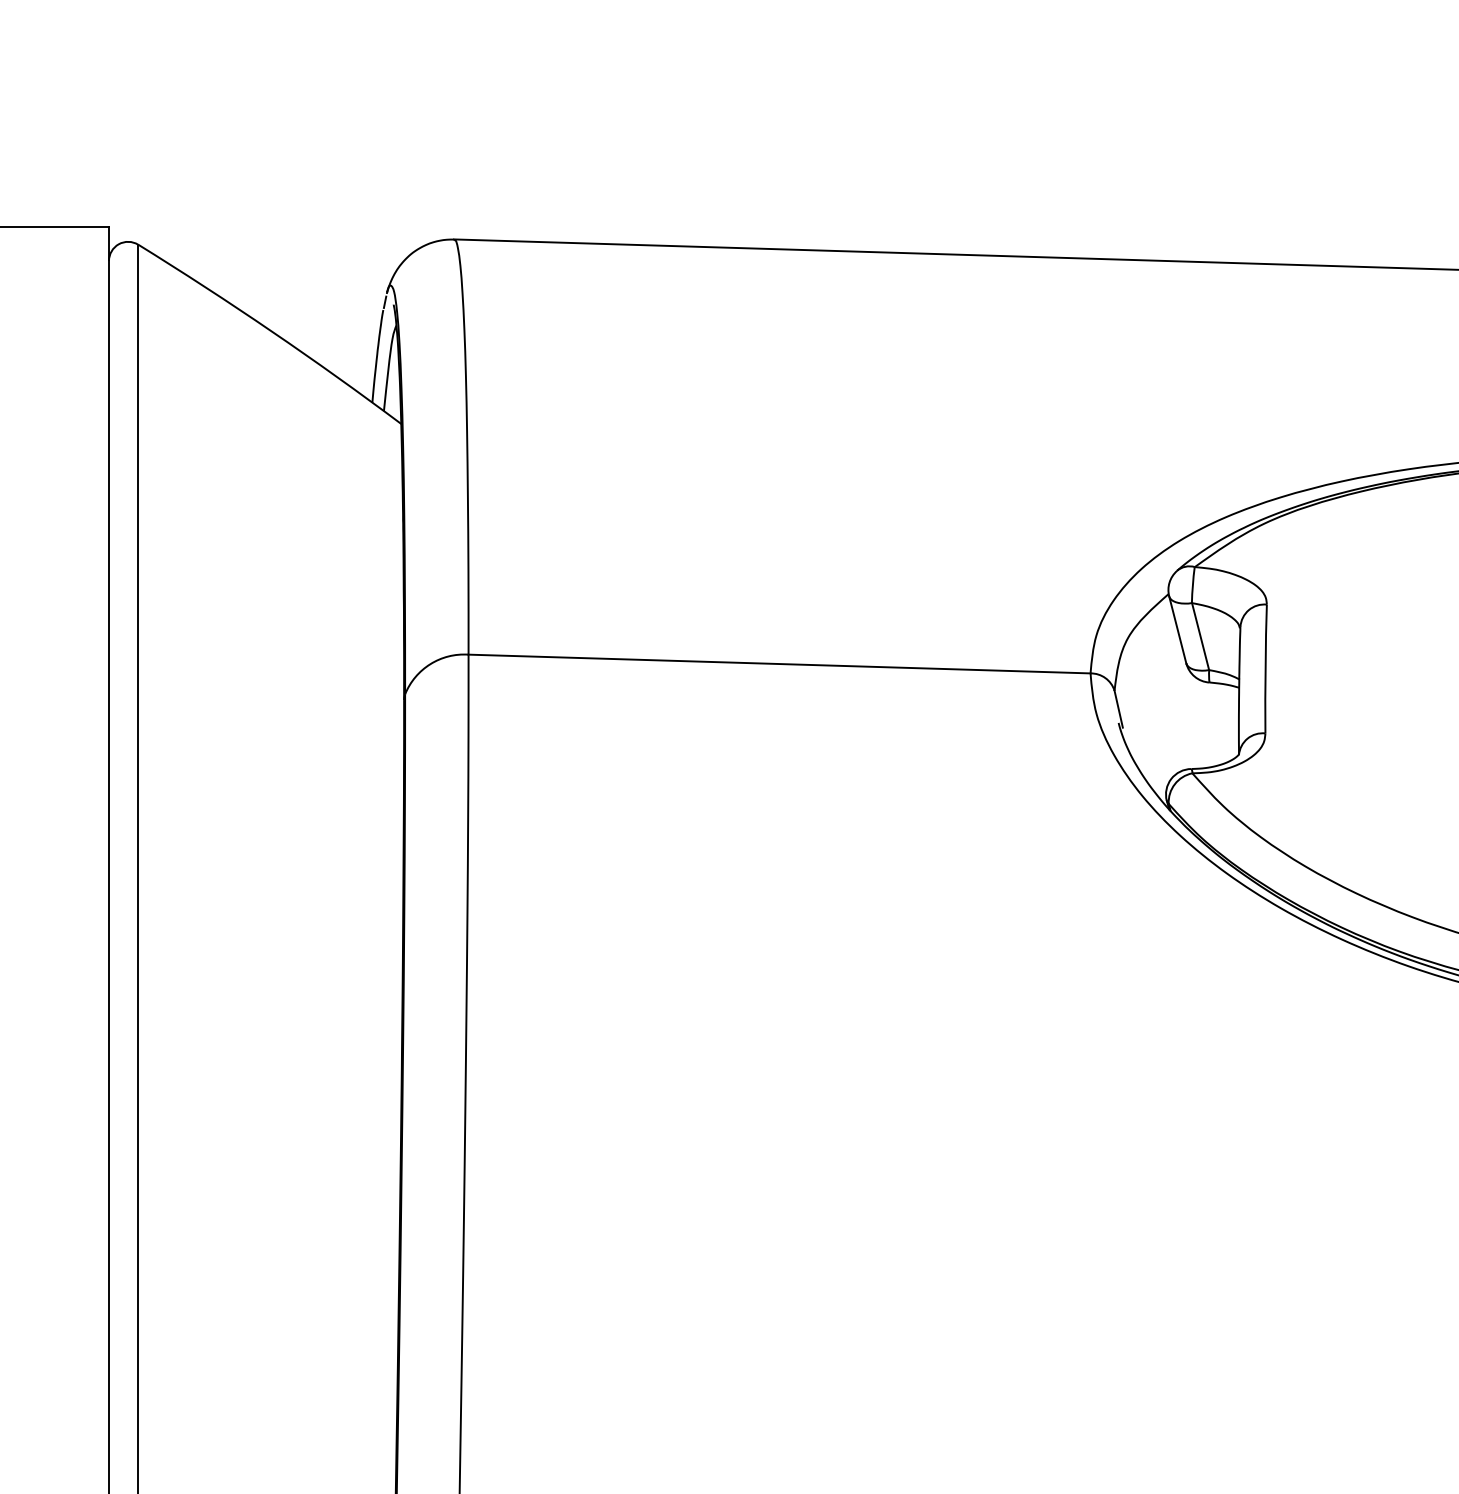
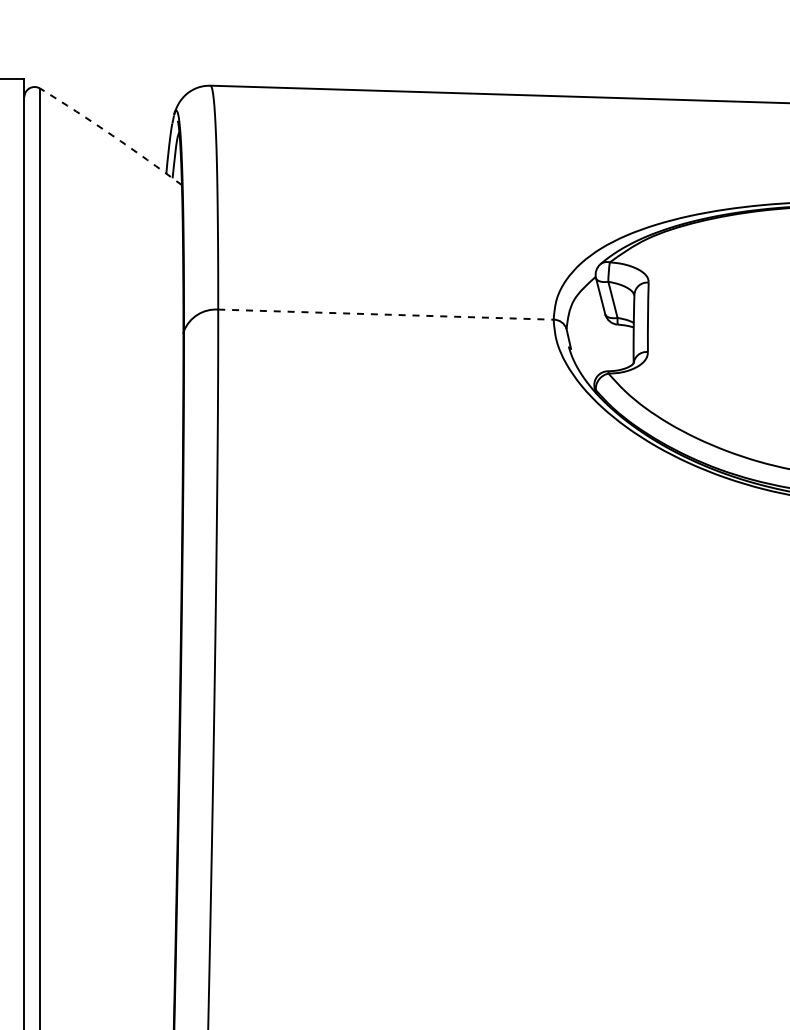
arc: (272, 331) -> (112, 135), solid -> dashed
line: (778, 663) -> (385, 314), solid -> dashed

